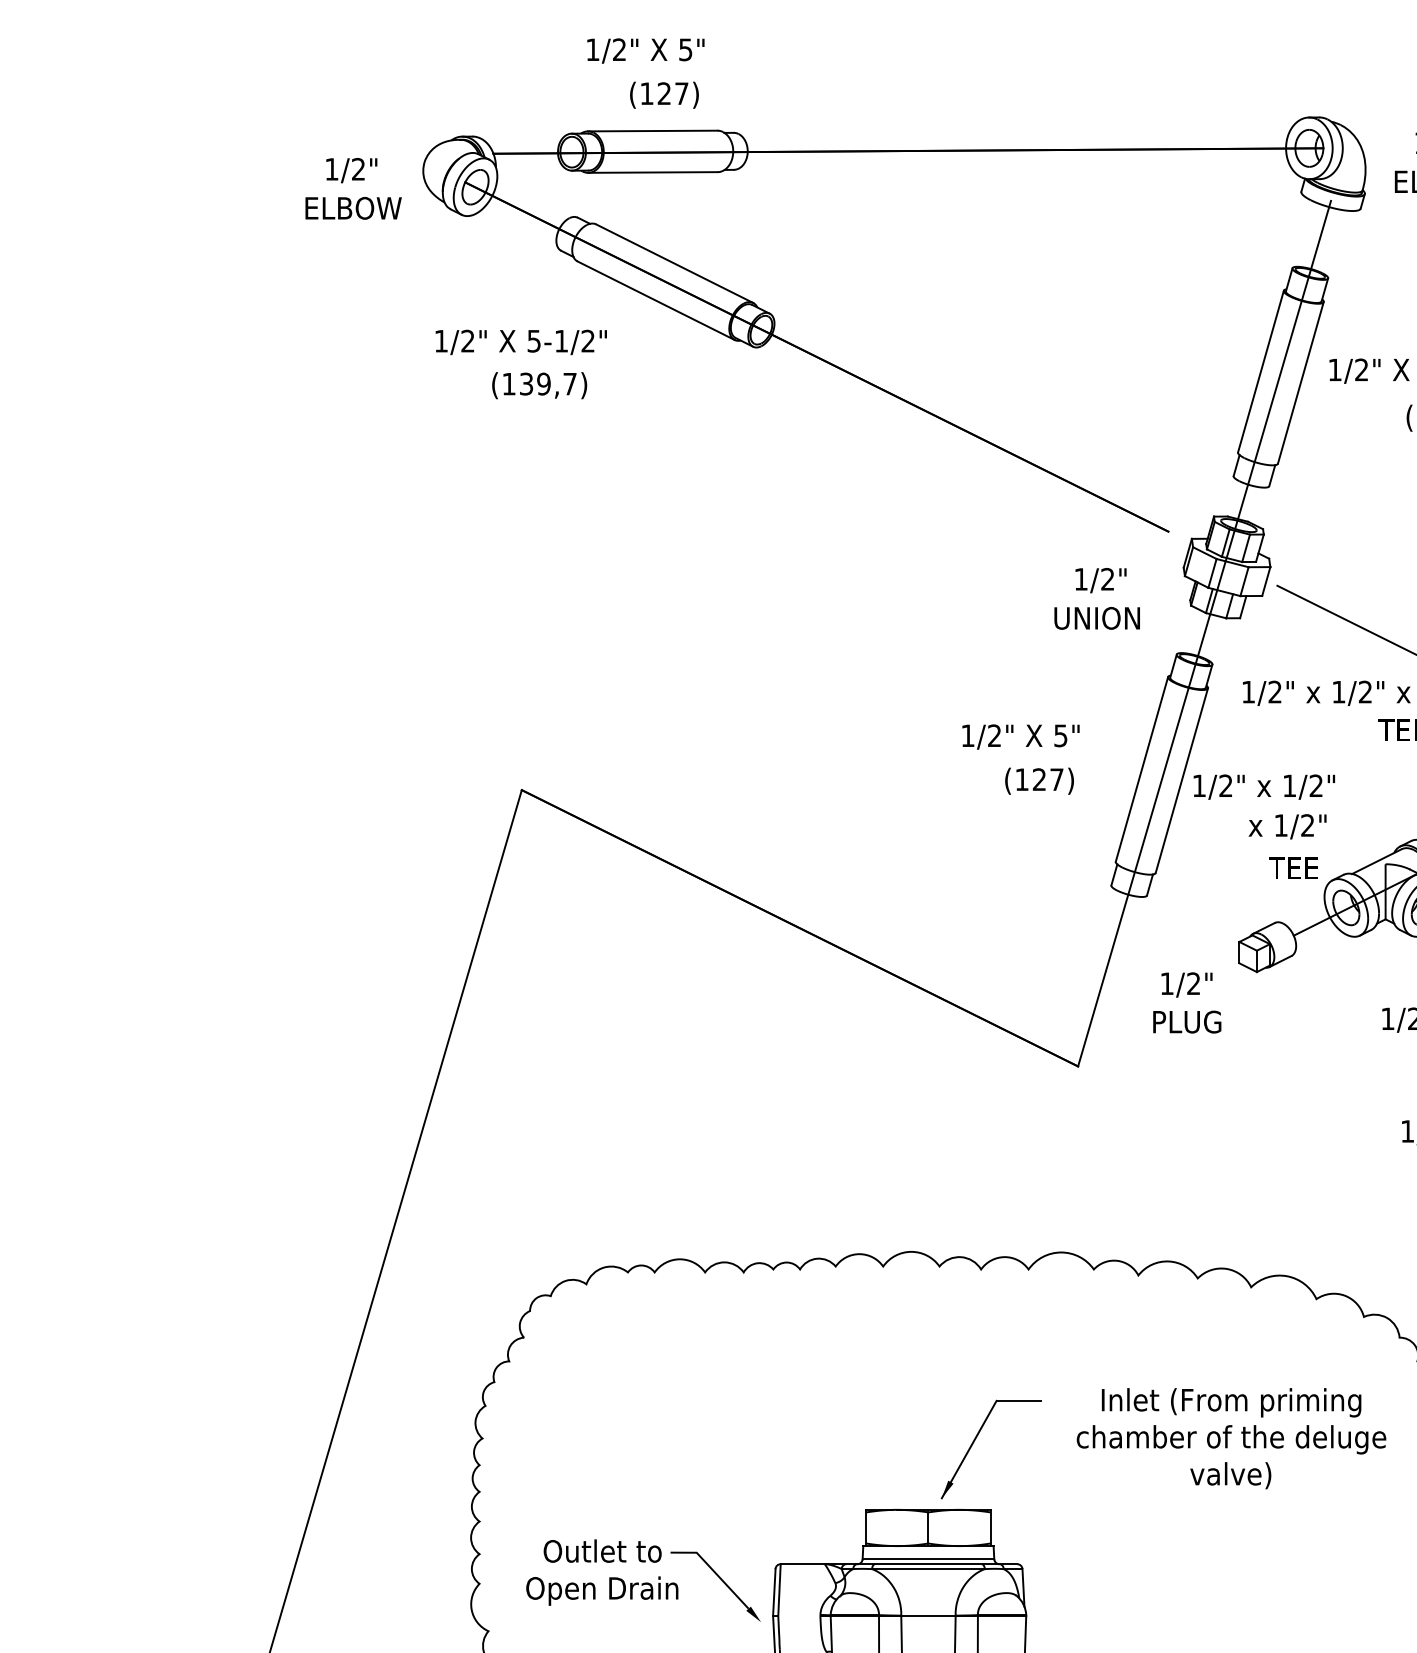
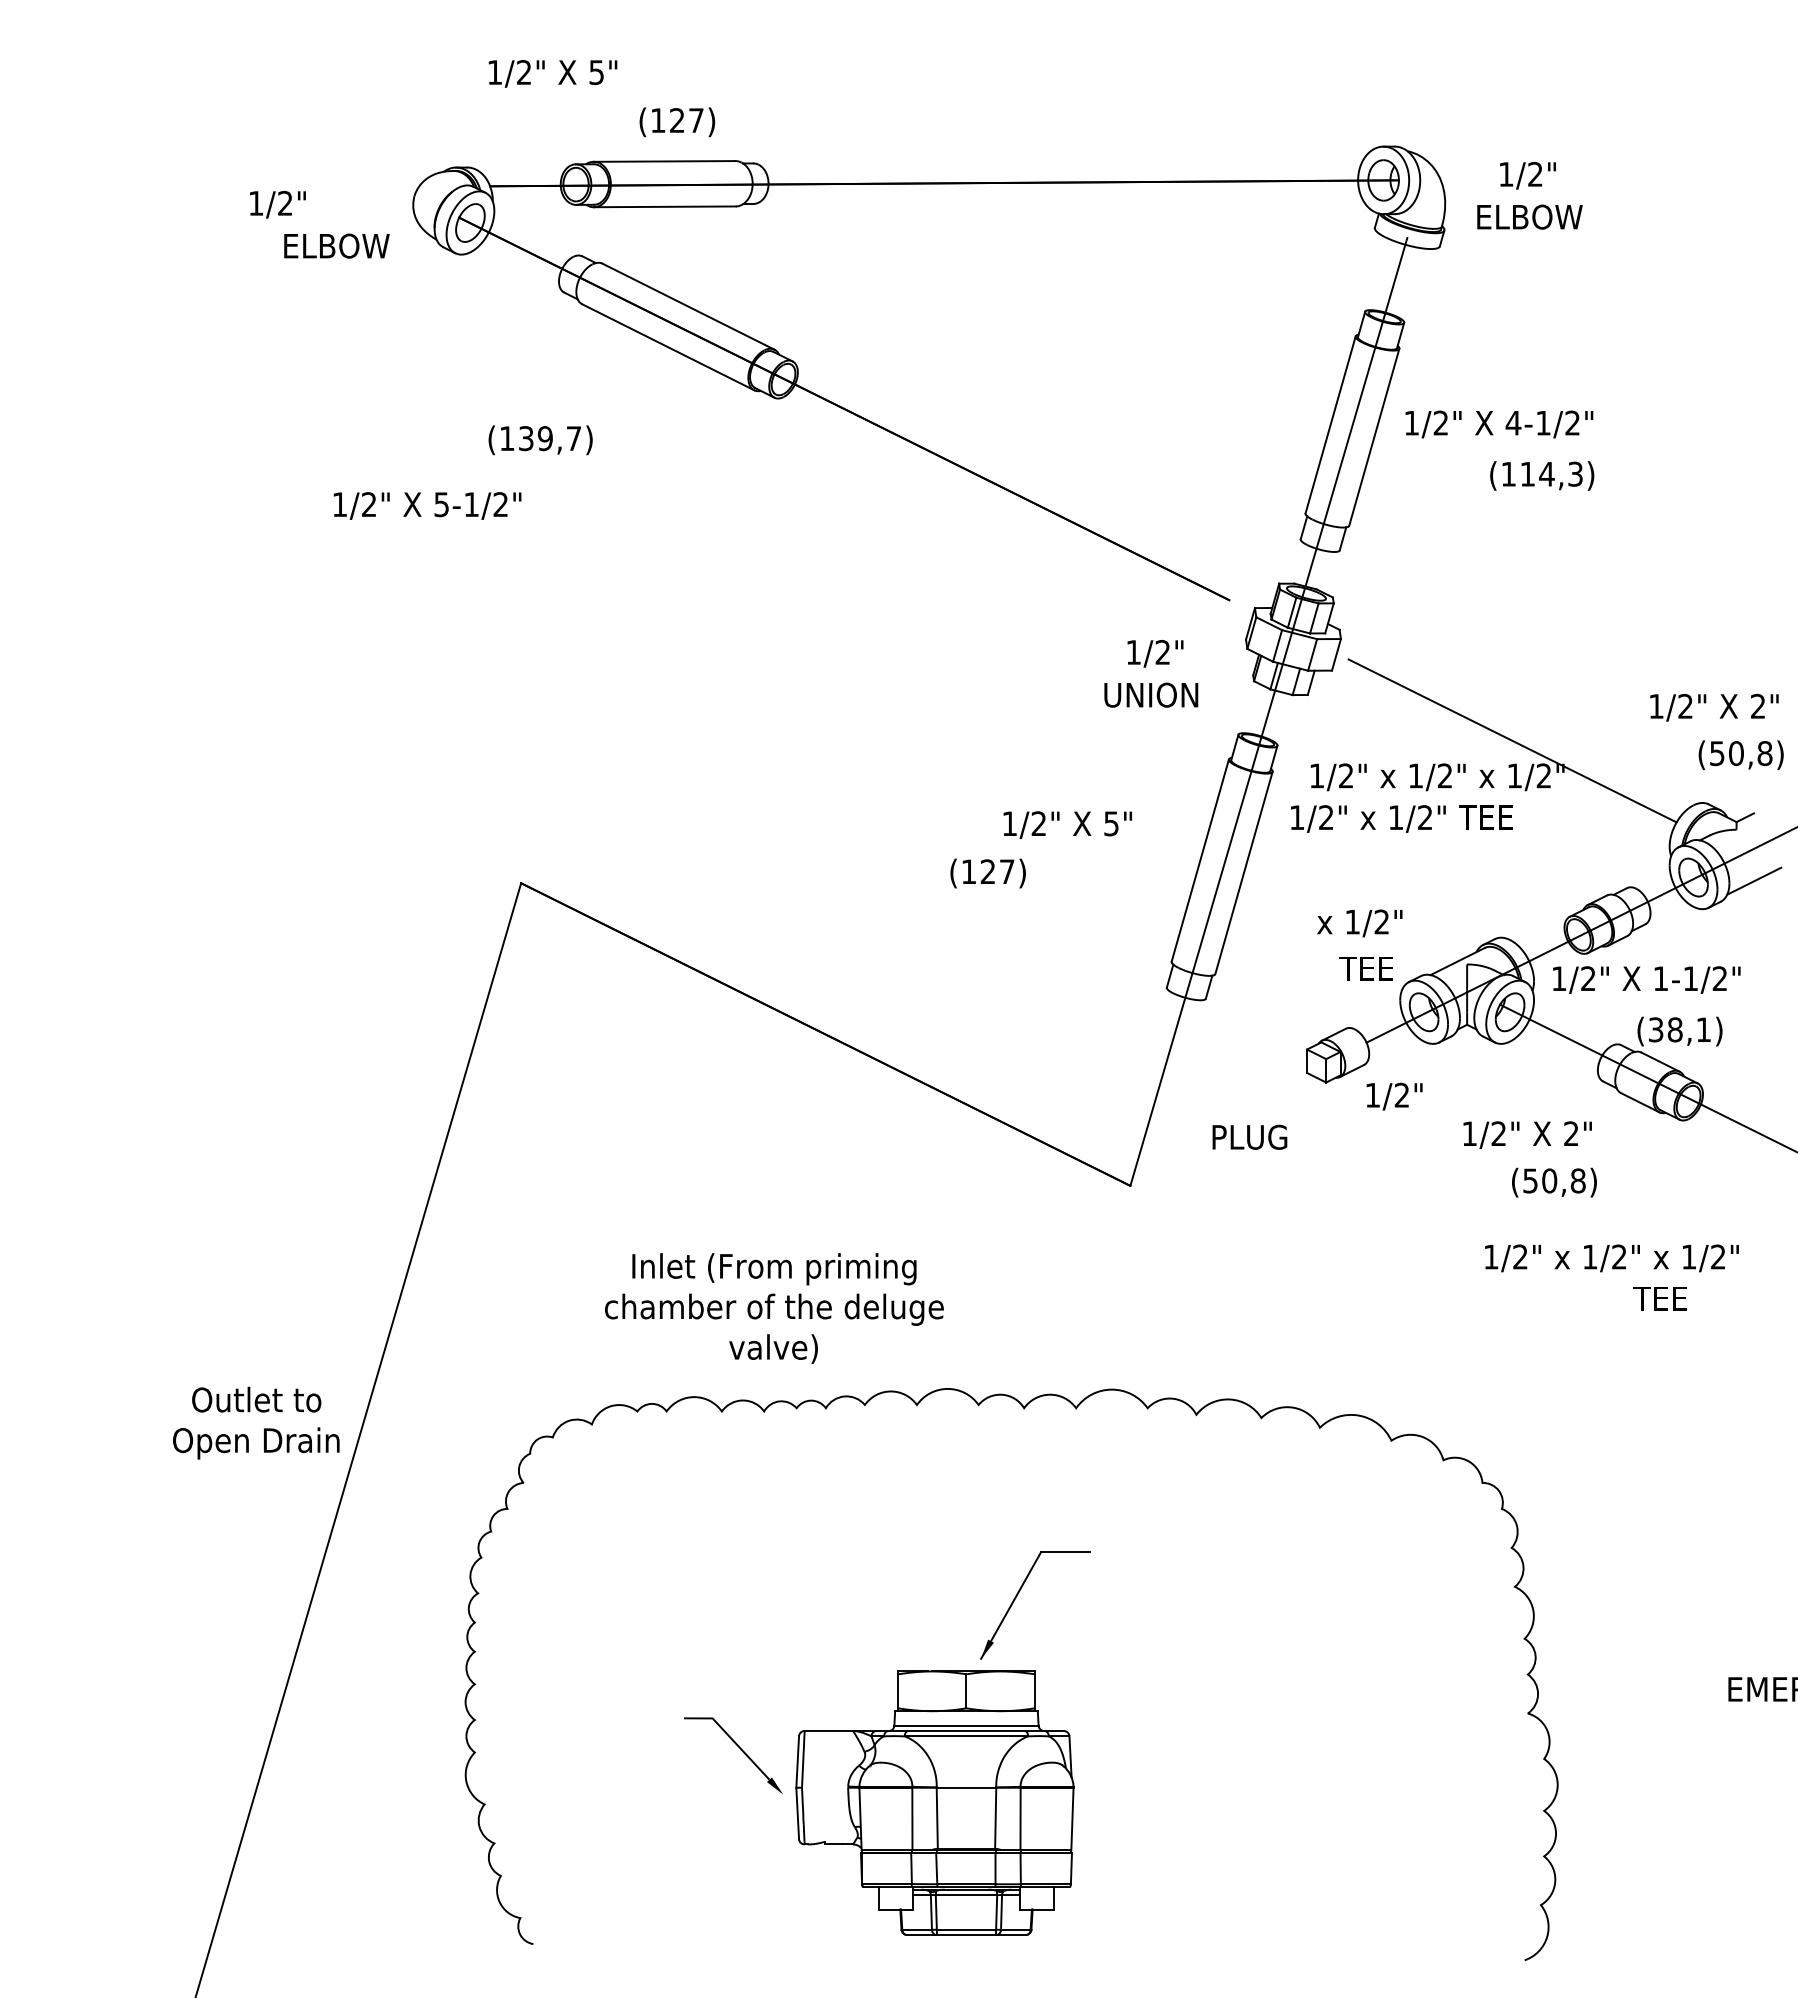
text: (645, 50) -> (552, 73), moved
text: (351, 170) -> (277, 204), moved
text: (521, 342) -> (427, 505), moved
text: (1038, 781) -> (987, 873), moved
text: (1264, 786) -> (1368, 818), moved
text: (1186, 984) -> (1394, 1096), moved
text: (1231, 1438) -> (774, 1308), moved
text: (602, 1571) -> (256, 1422), moved

